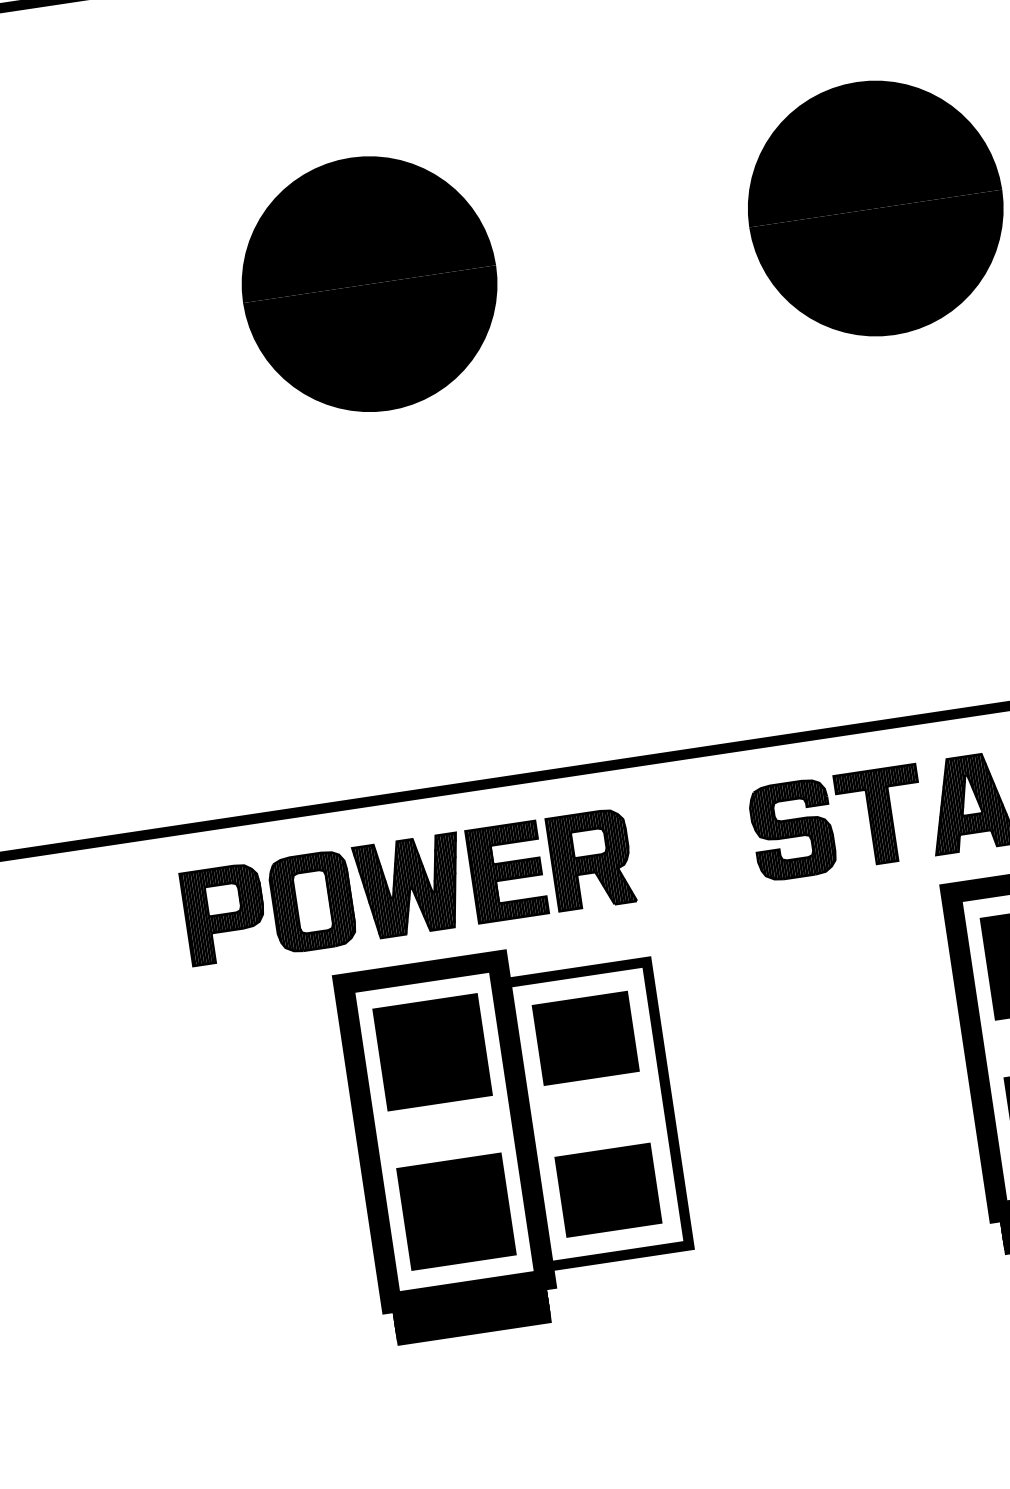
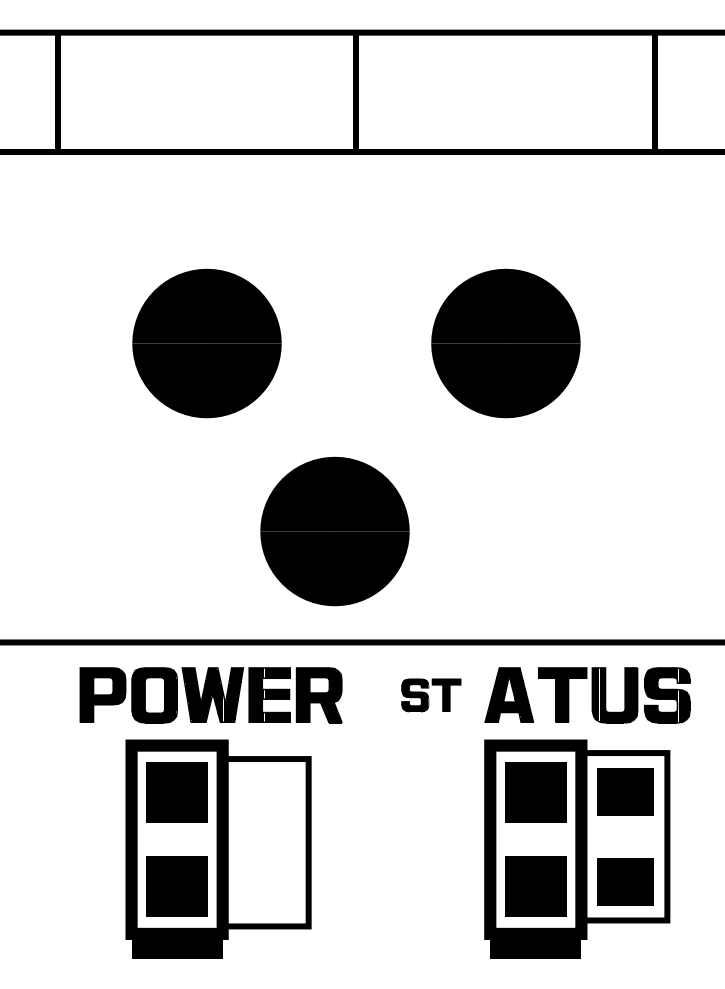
part: (633, 570) -> (334, 531), added
part: (838, 823) -> (431, 695), size x0.6
part: (406, 887) -> (210, 695), moved
part: (585, 1037) -> (266, 797), removed
part: (607, 1190) -> (266, 887), removed

